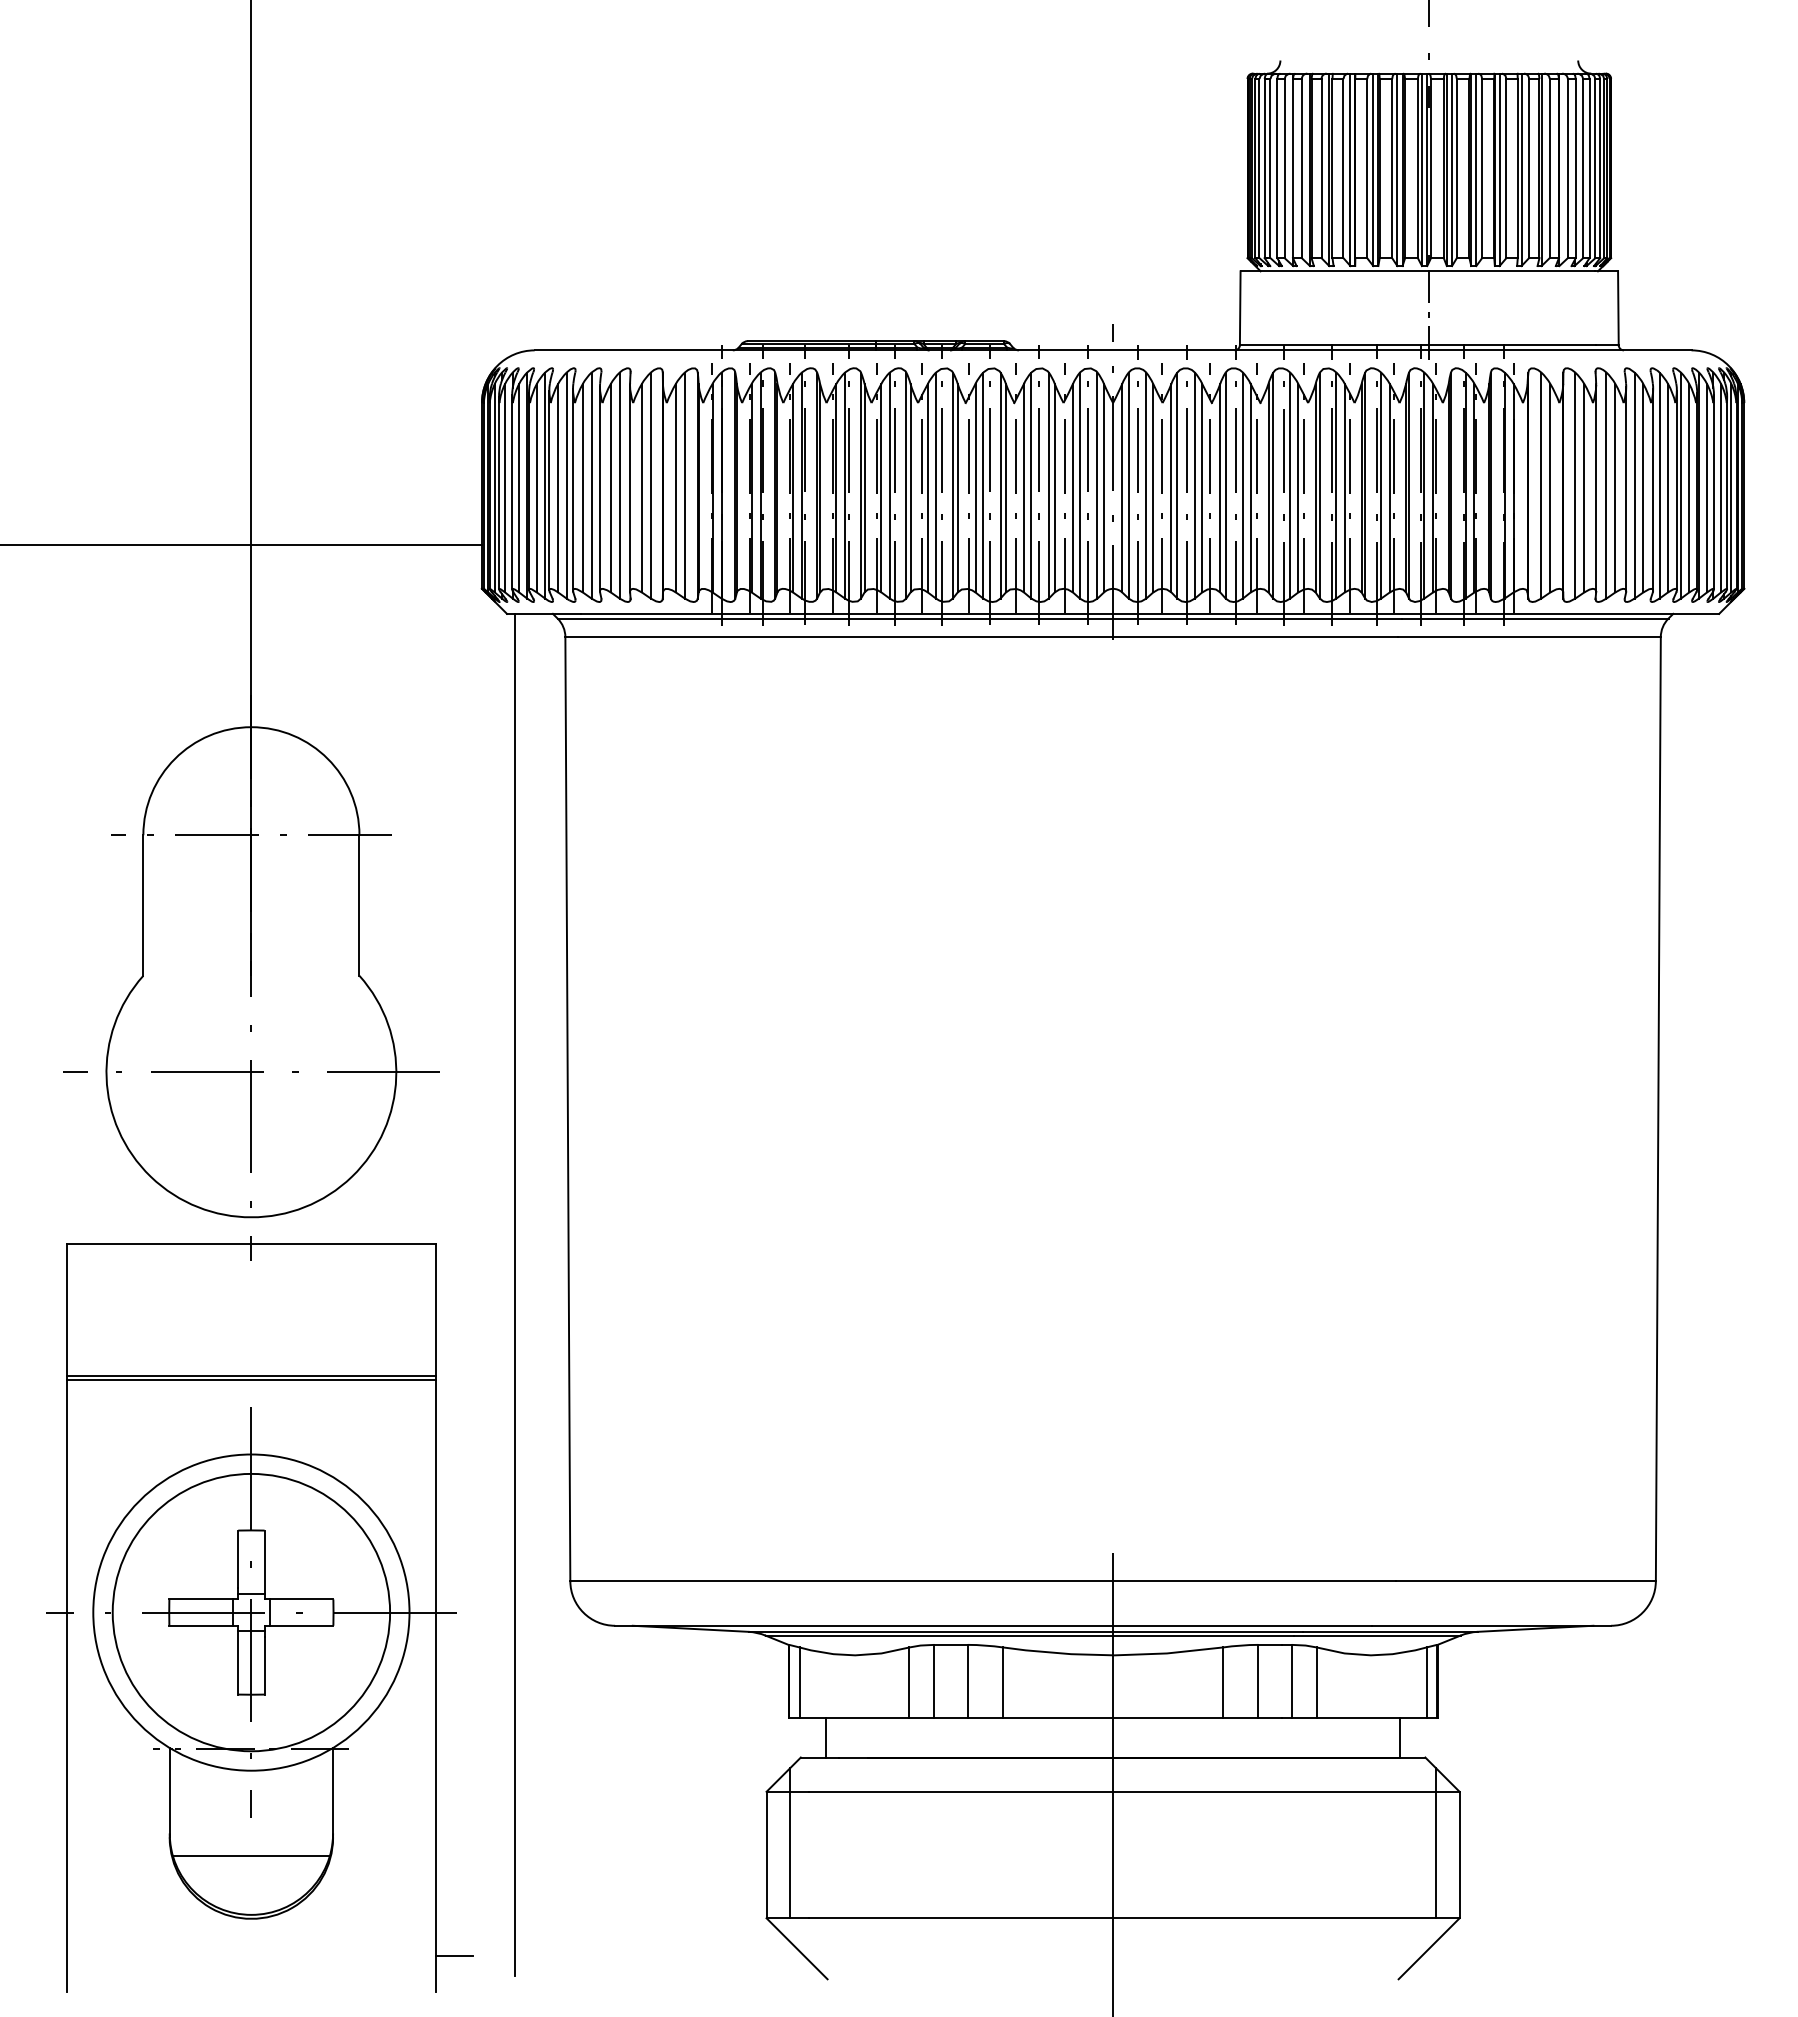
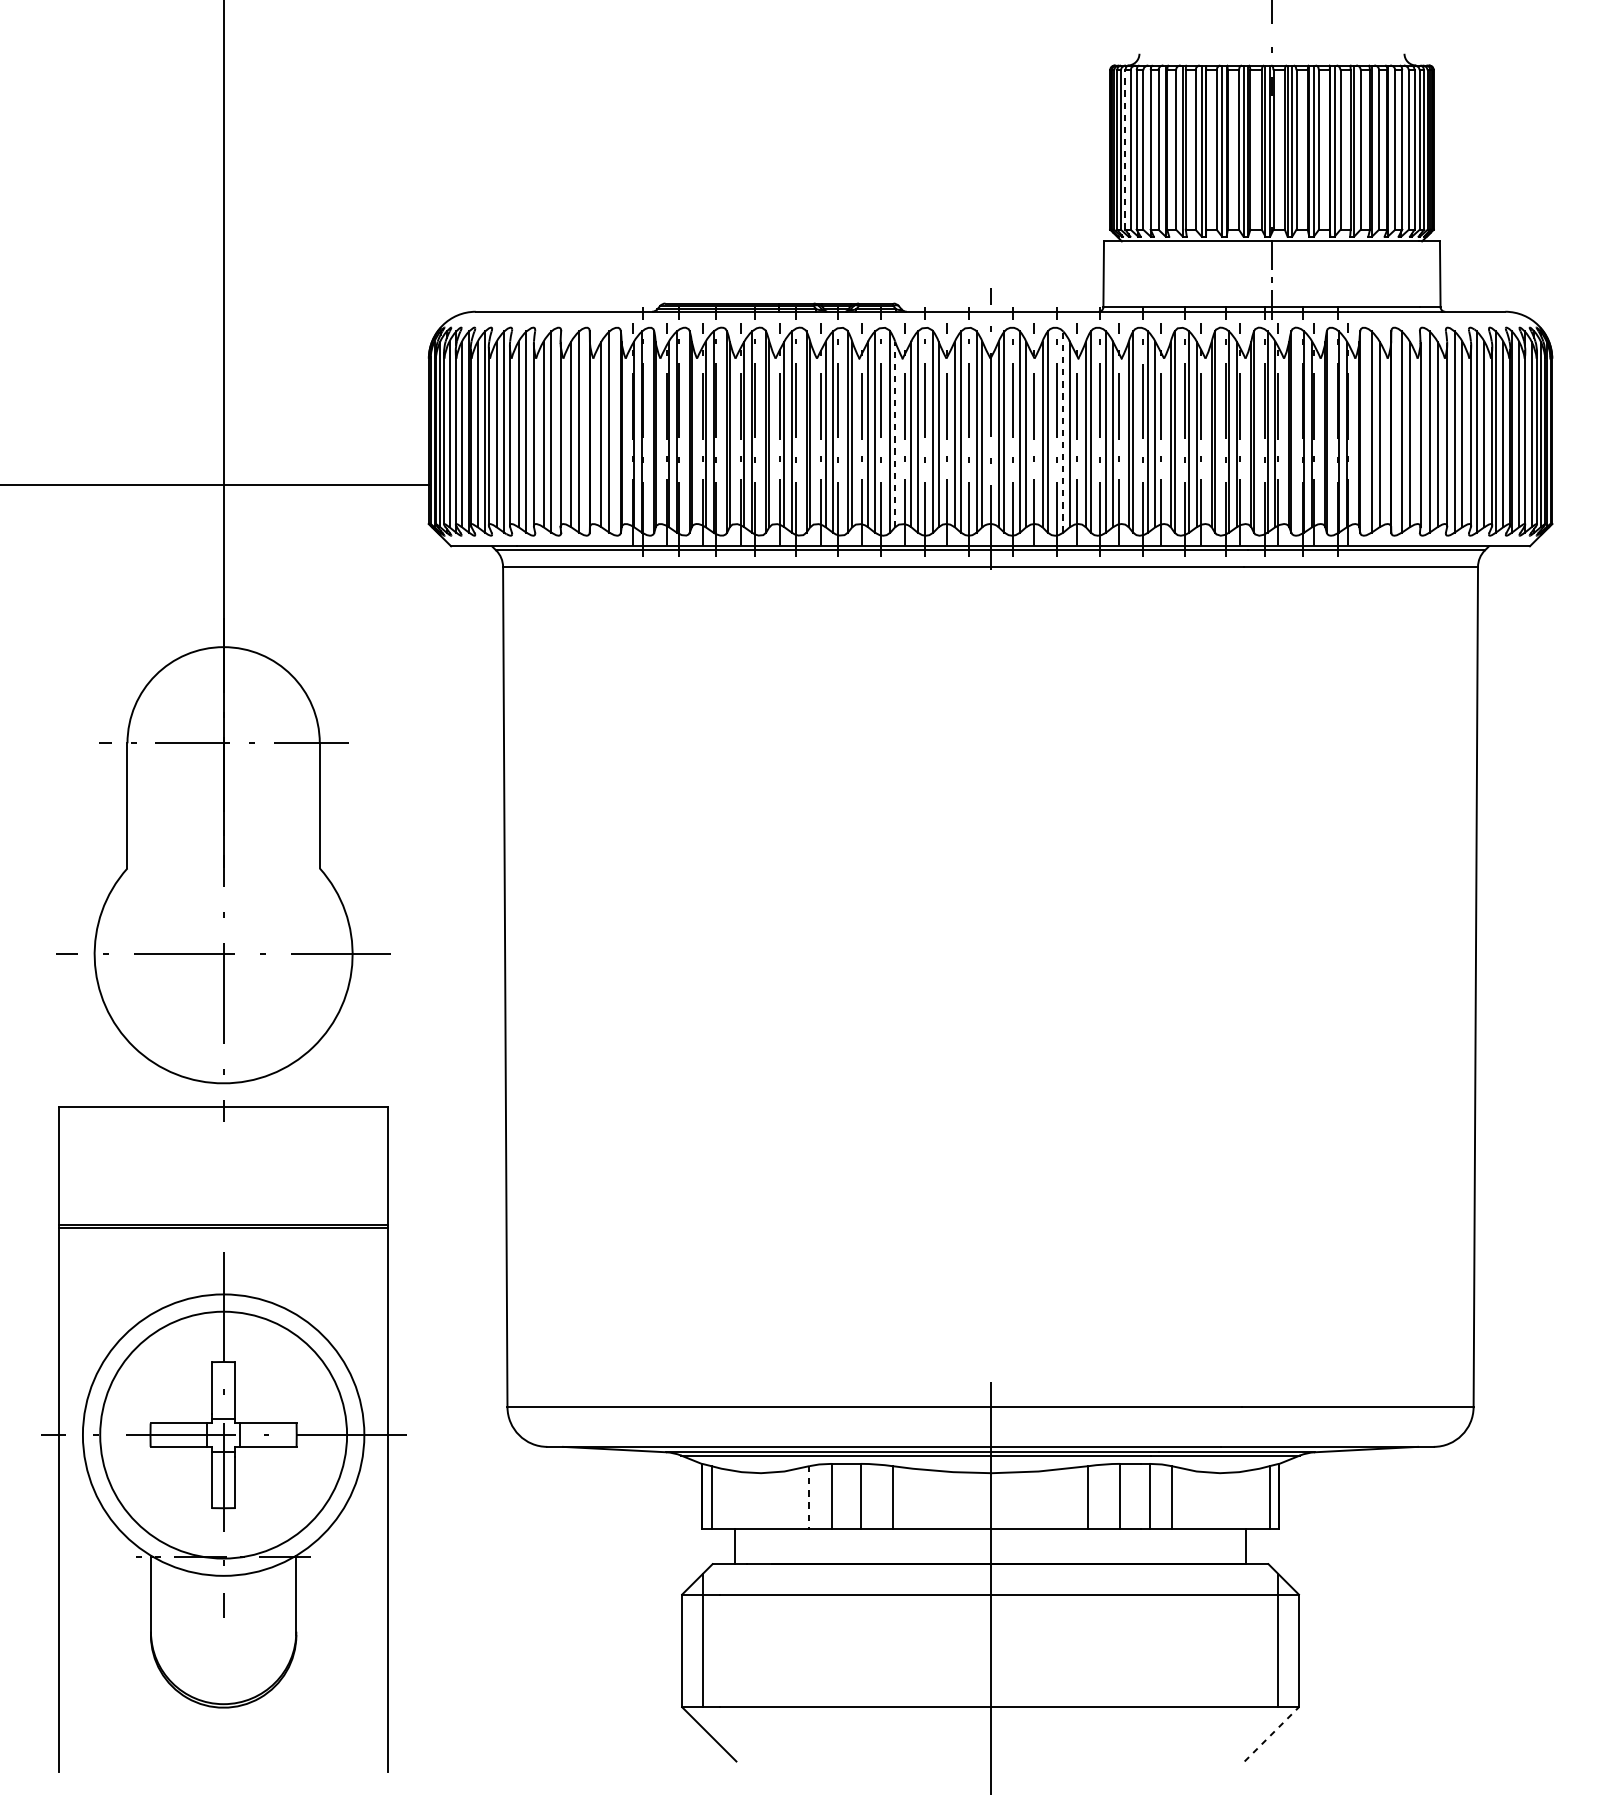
line: (1264, 168) -> (1125, 149), solid -> dashed
line: (1194, 485) -> (1062, 432), solid -> dashed
line: (1005, 487) -> (894, 433), solid -> dashed
line: (514, 1294) -> (457, 1152), removed
line: (909, 1683) -> (809, 1498), solid -> dashed
line: (250, 1855) -> (222, 1651), removed
line: (1429, 1948) -> (1272, 1734), solid -> dashed
line: (454, 1956) -> (404, 1741), removed

